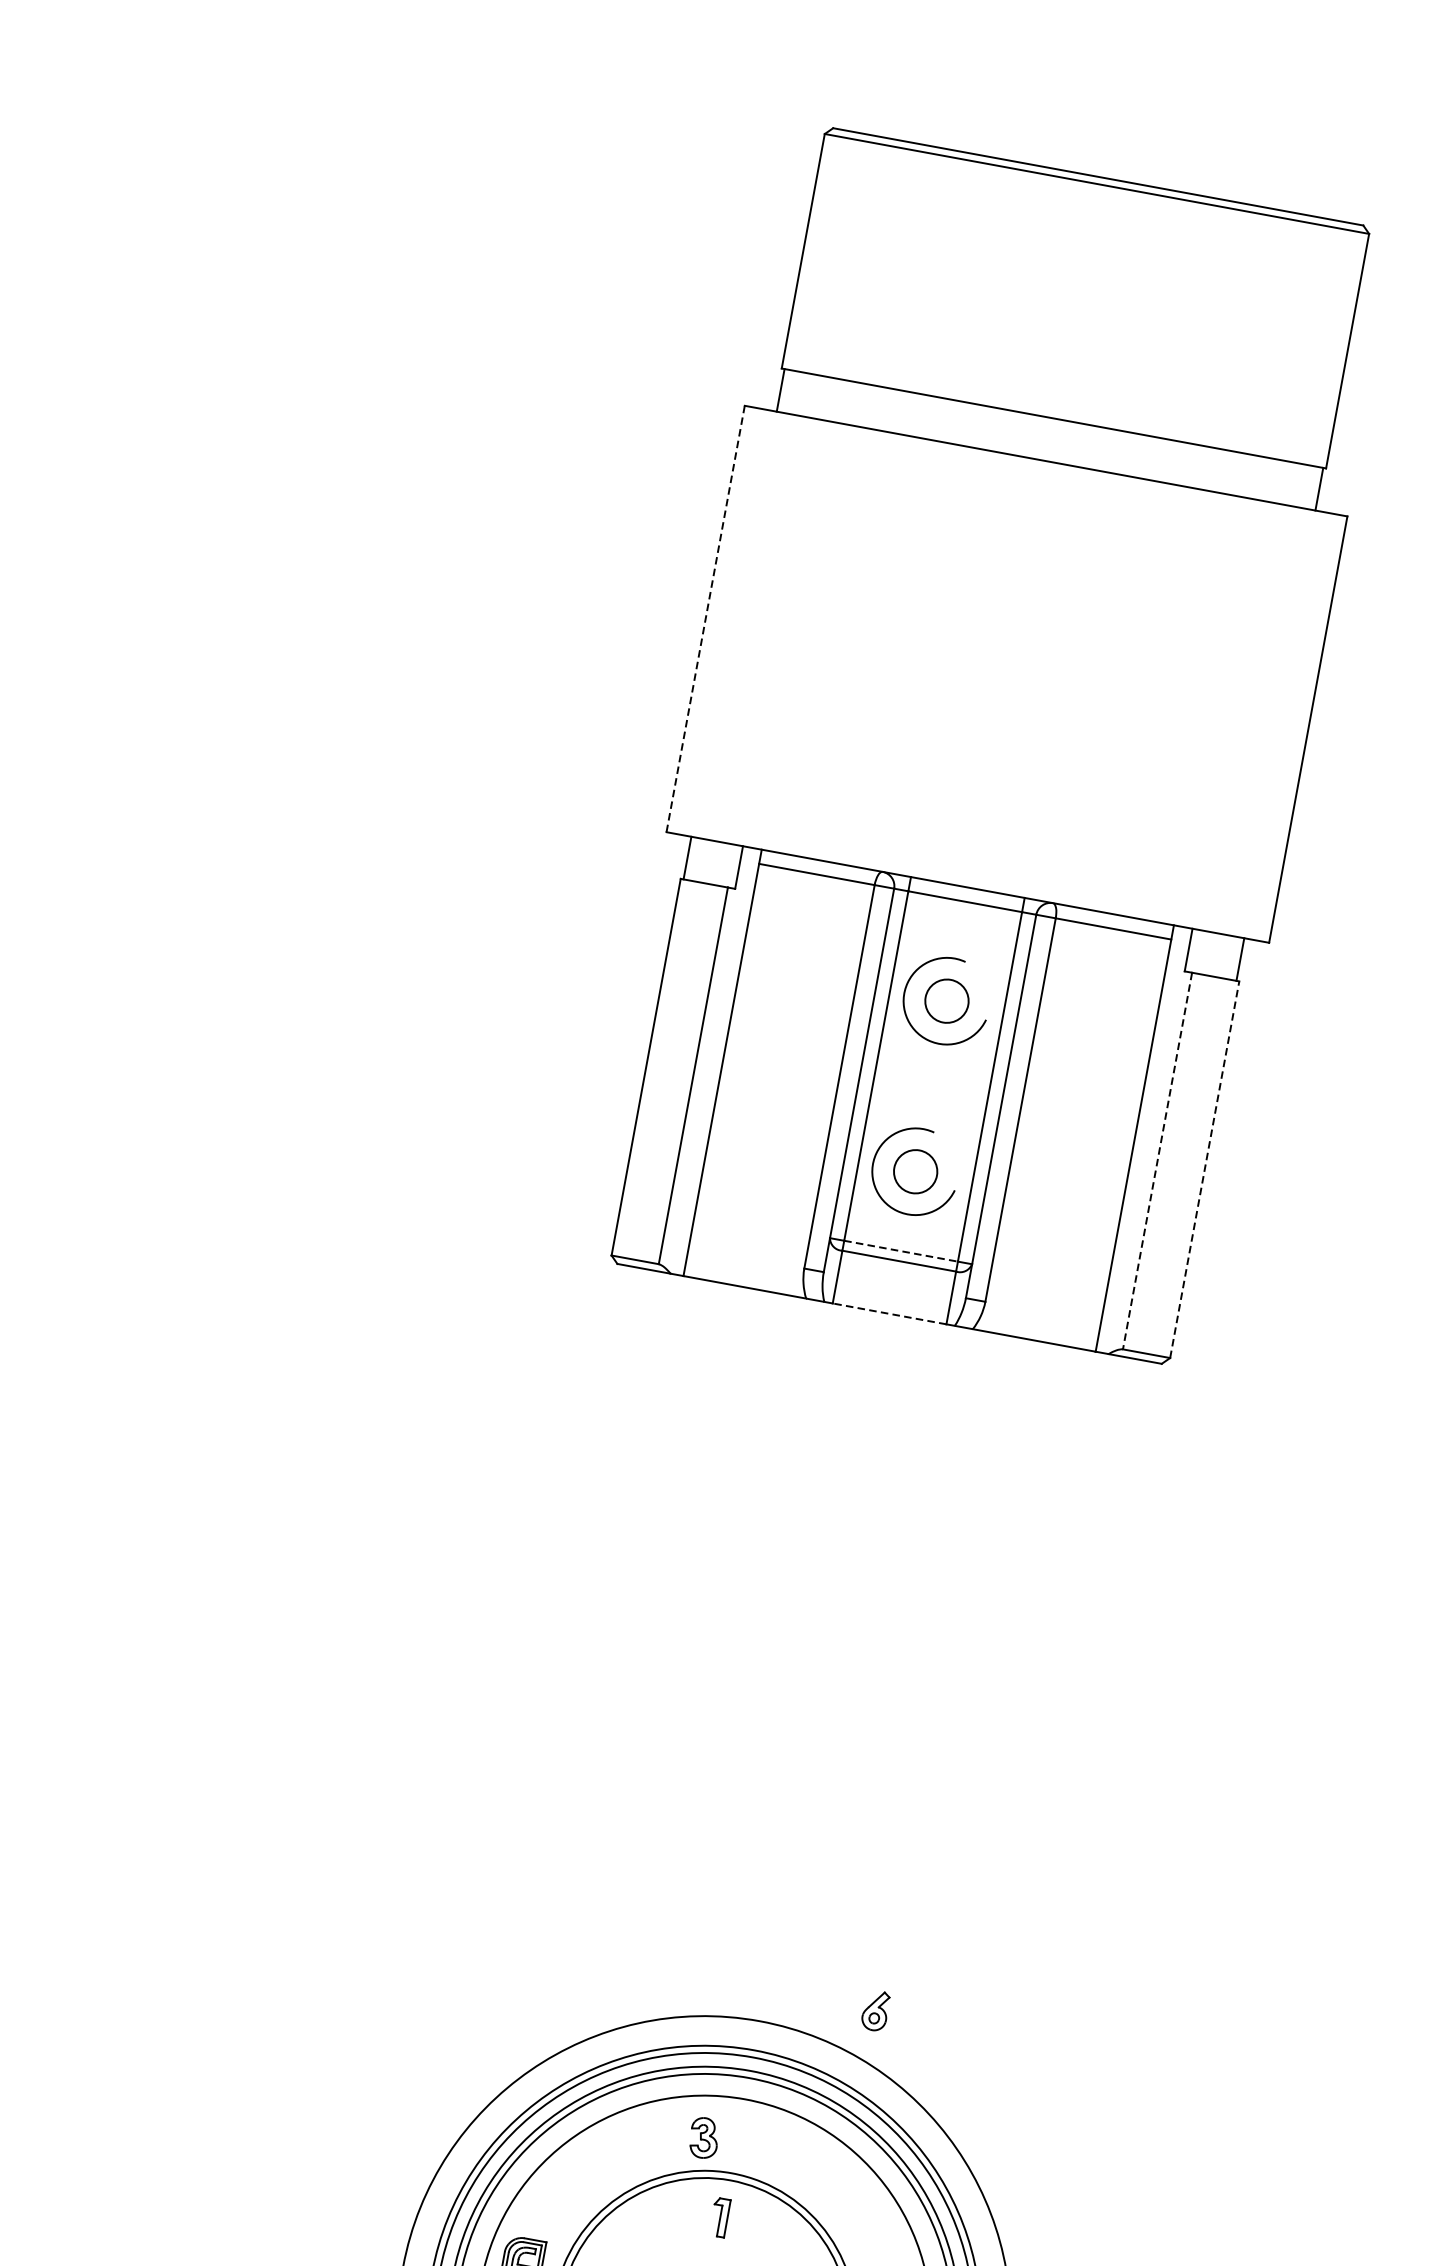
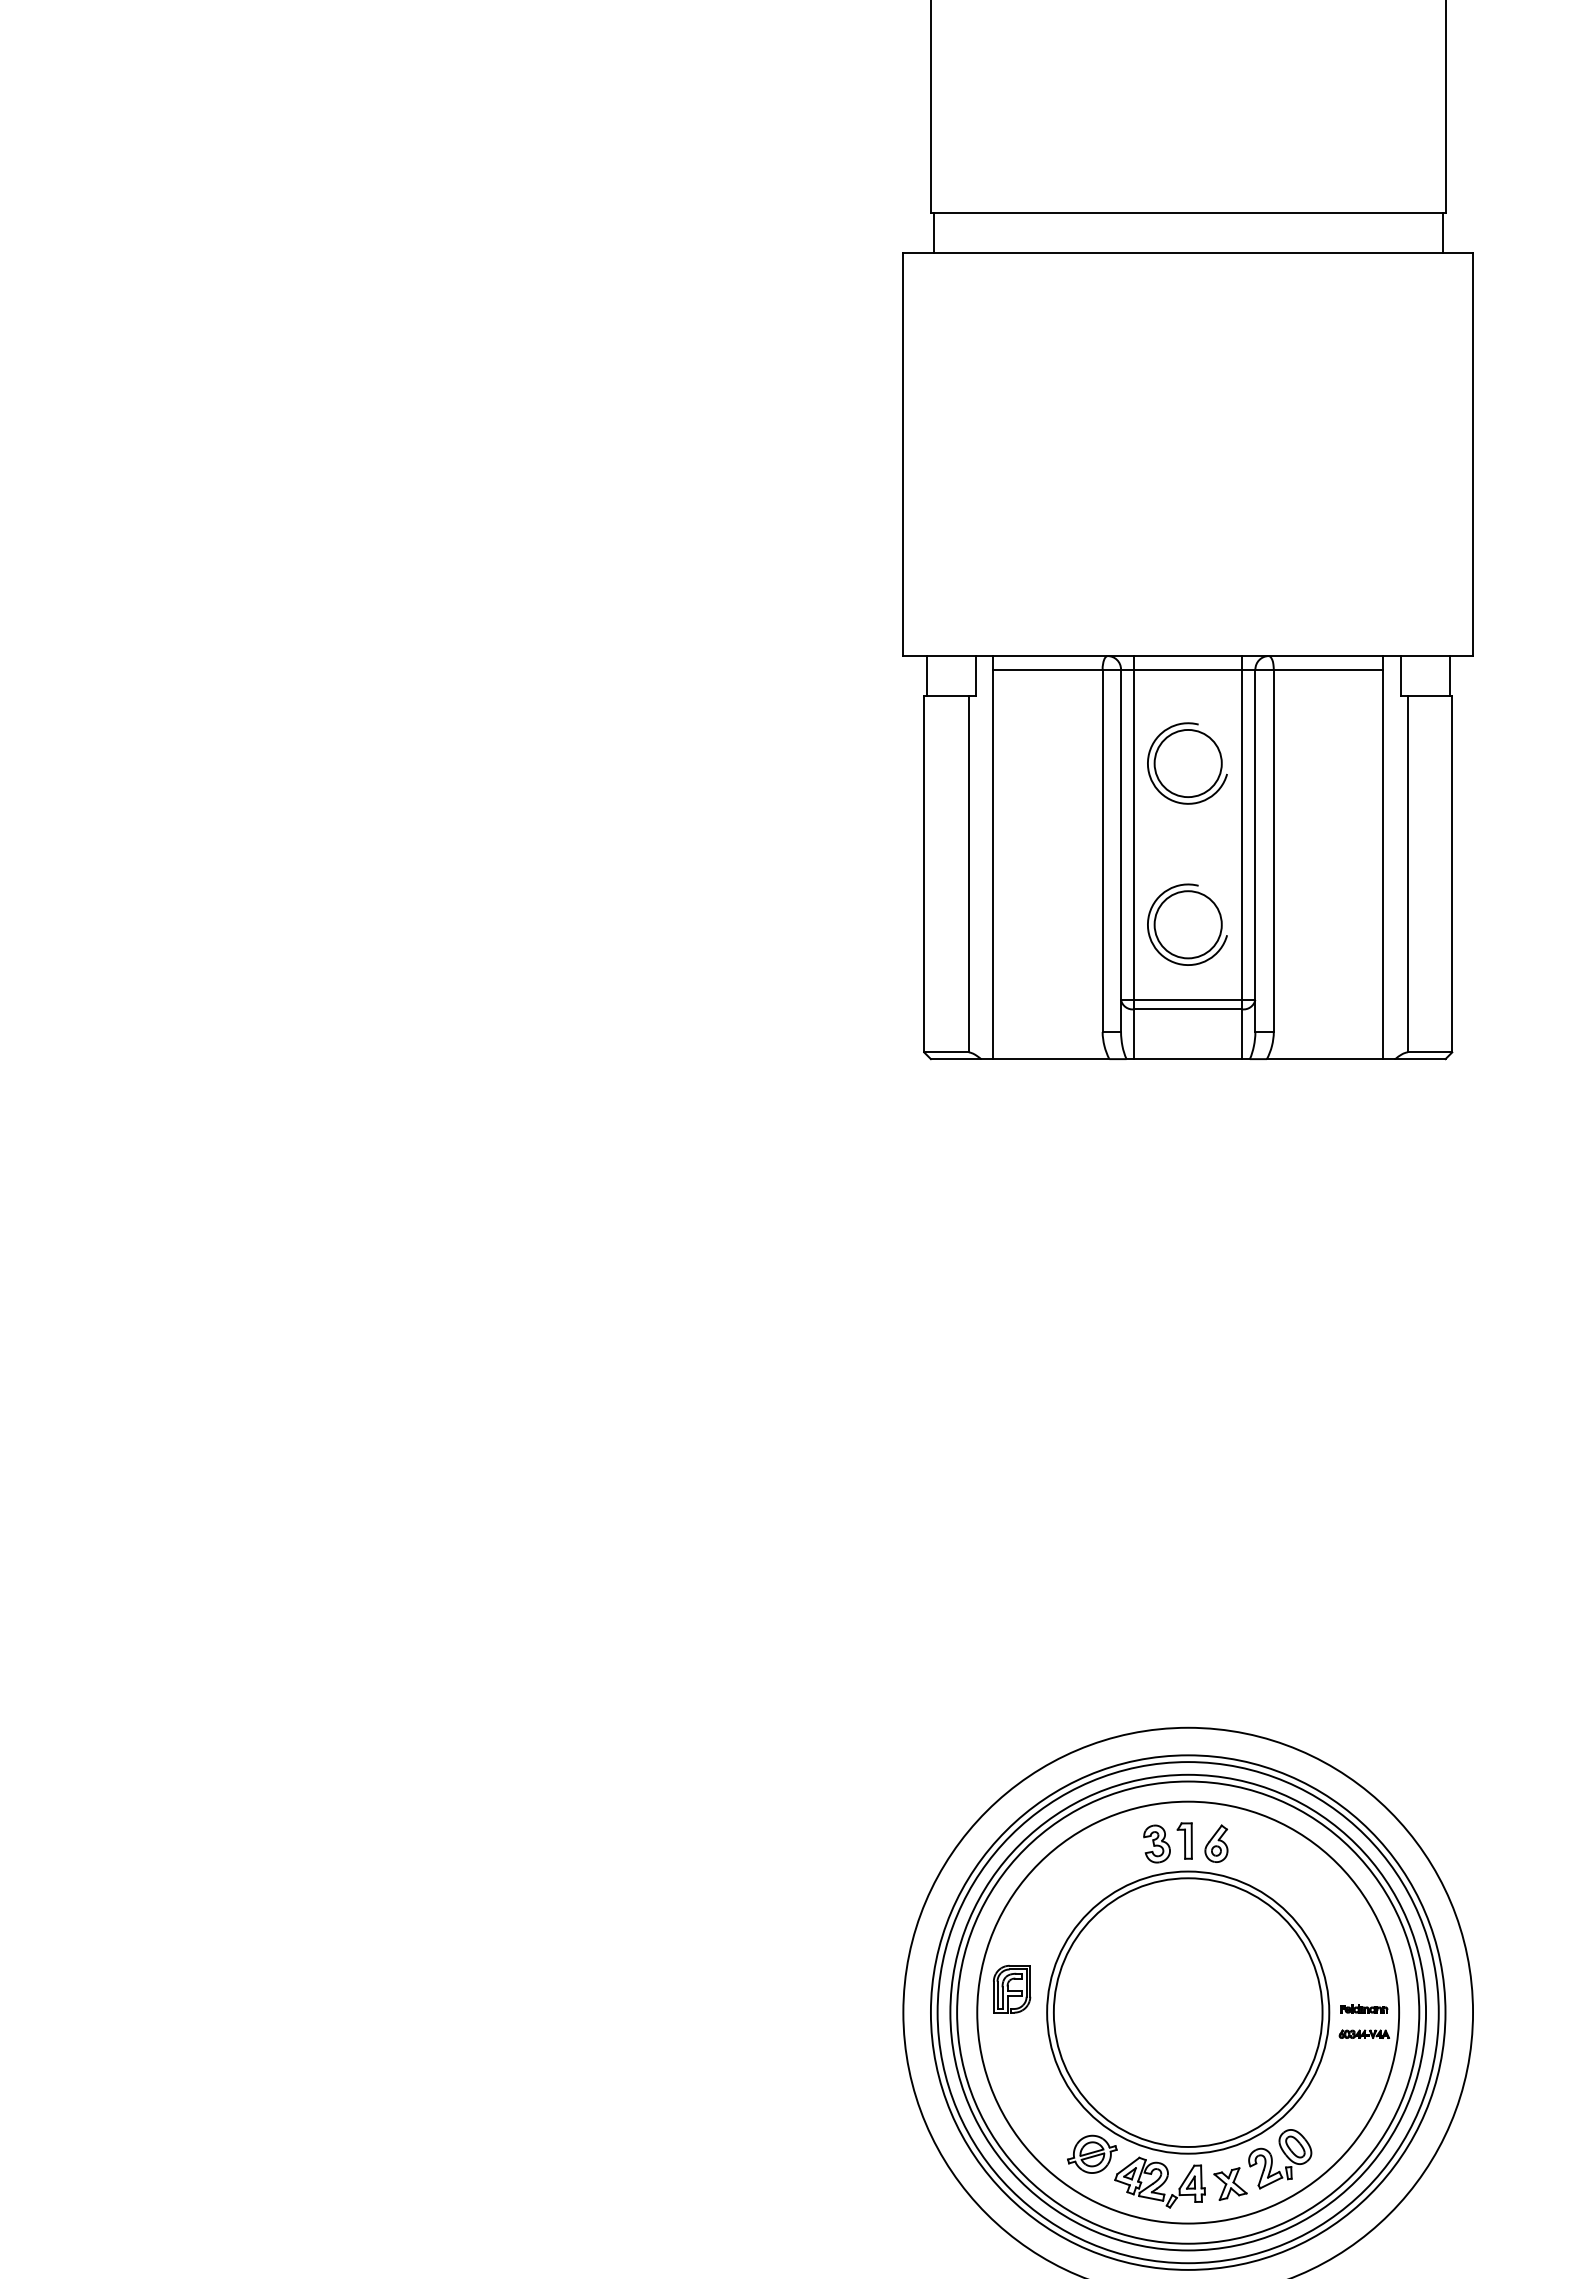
line: (705, 619) -> (903, 454), dashed -> solid
circle: (946, 1001) -> (1187, 763), size x1.67
line: (1157, 1161) -> (1407, 874), dashed -> solid
line: (1205, 1168) -> (1452, 873), dashed -> solid
circle: (914, 1171) -> (1187, 924), size x1.67
line: (901, 1250) -> (1188, 999), dashed -> solid
line: (889, 1314) -> (1188, 1059), dashed -> solid
part: (875, 2010) -> (1216, 1843), moved
part: (719, 2216) -> (1184, 1840), moved

